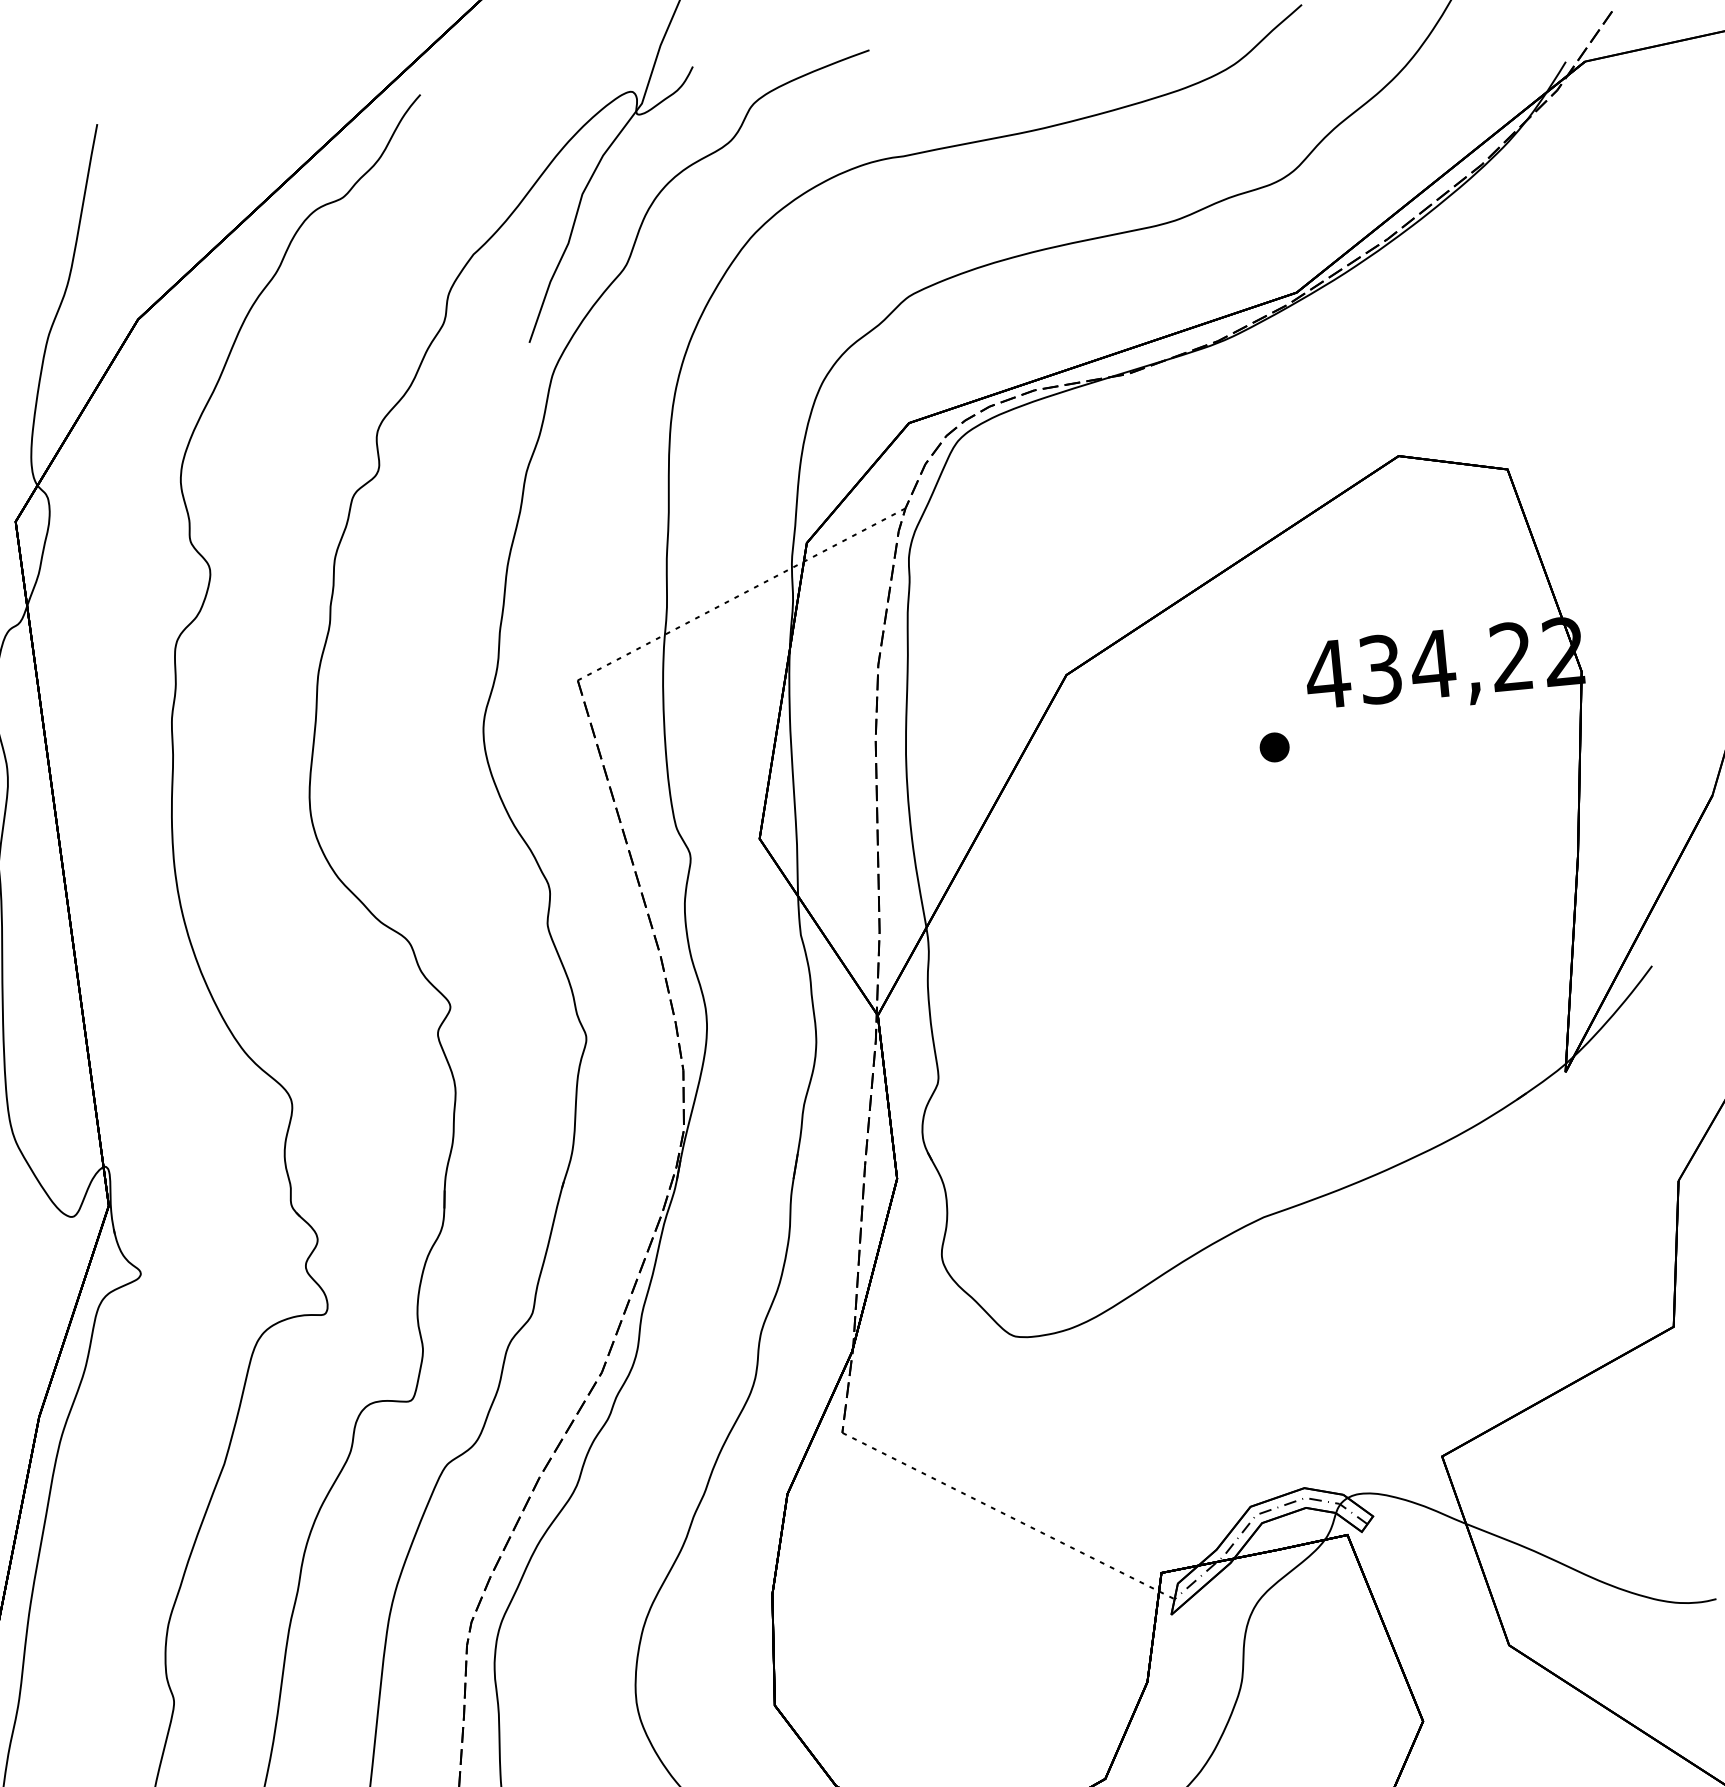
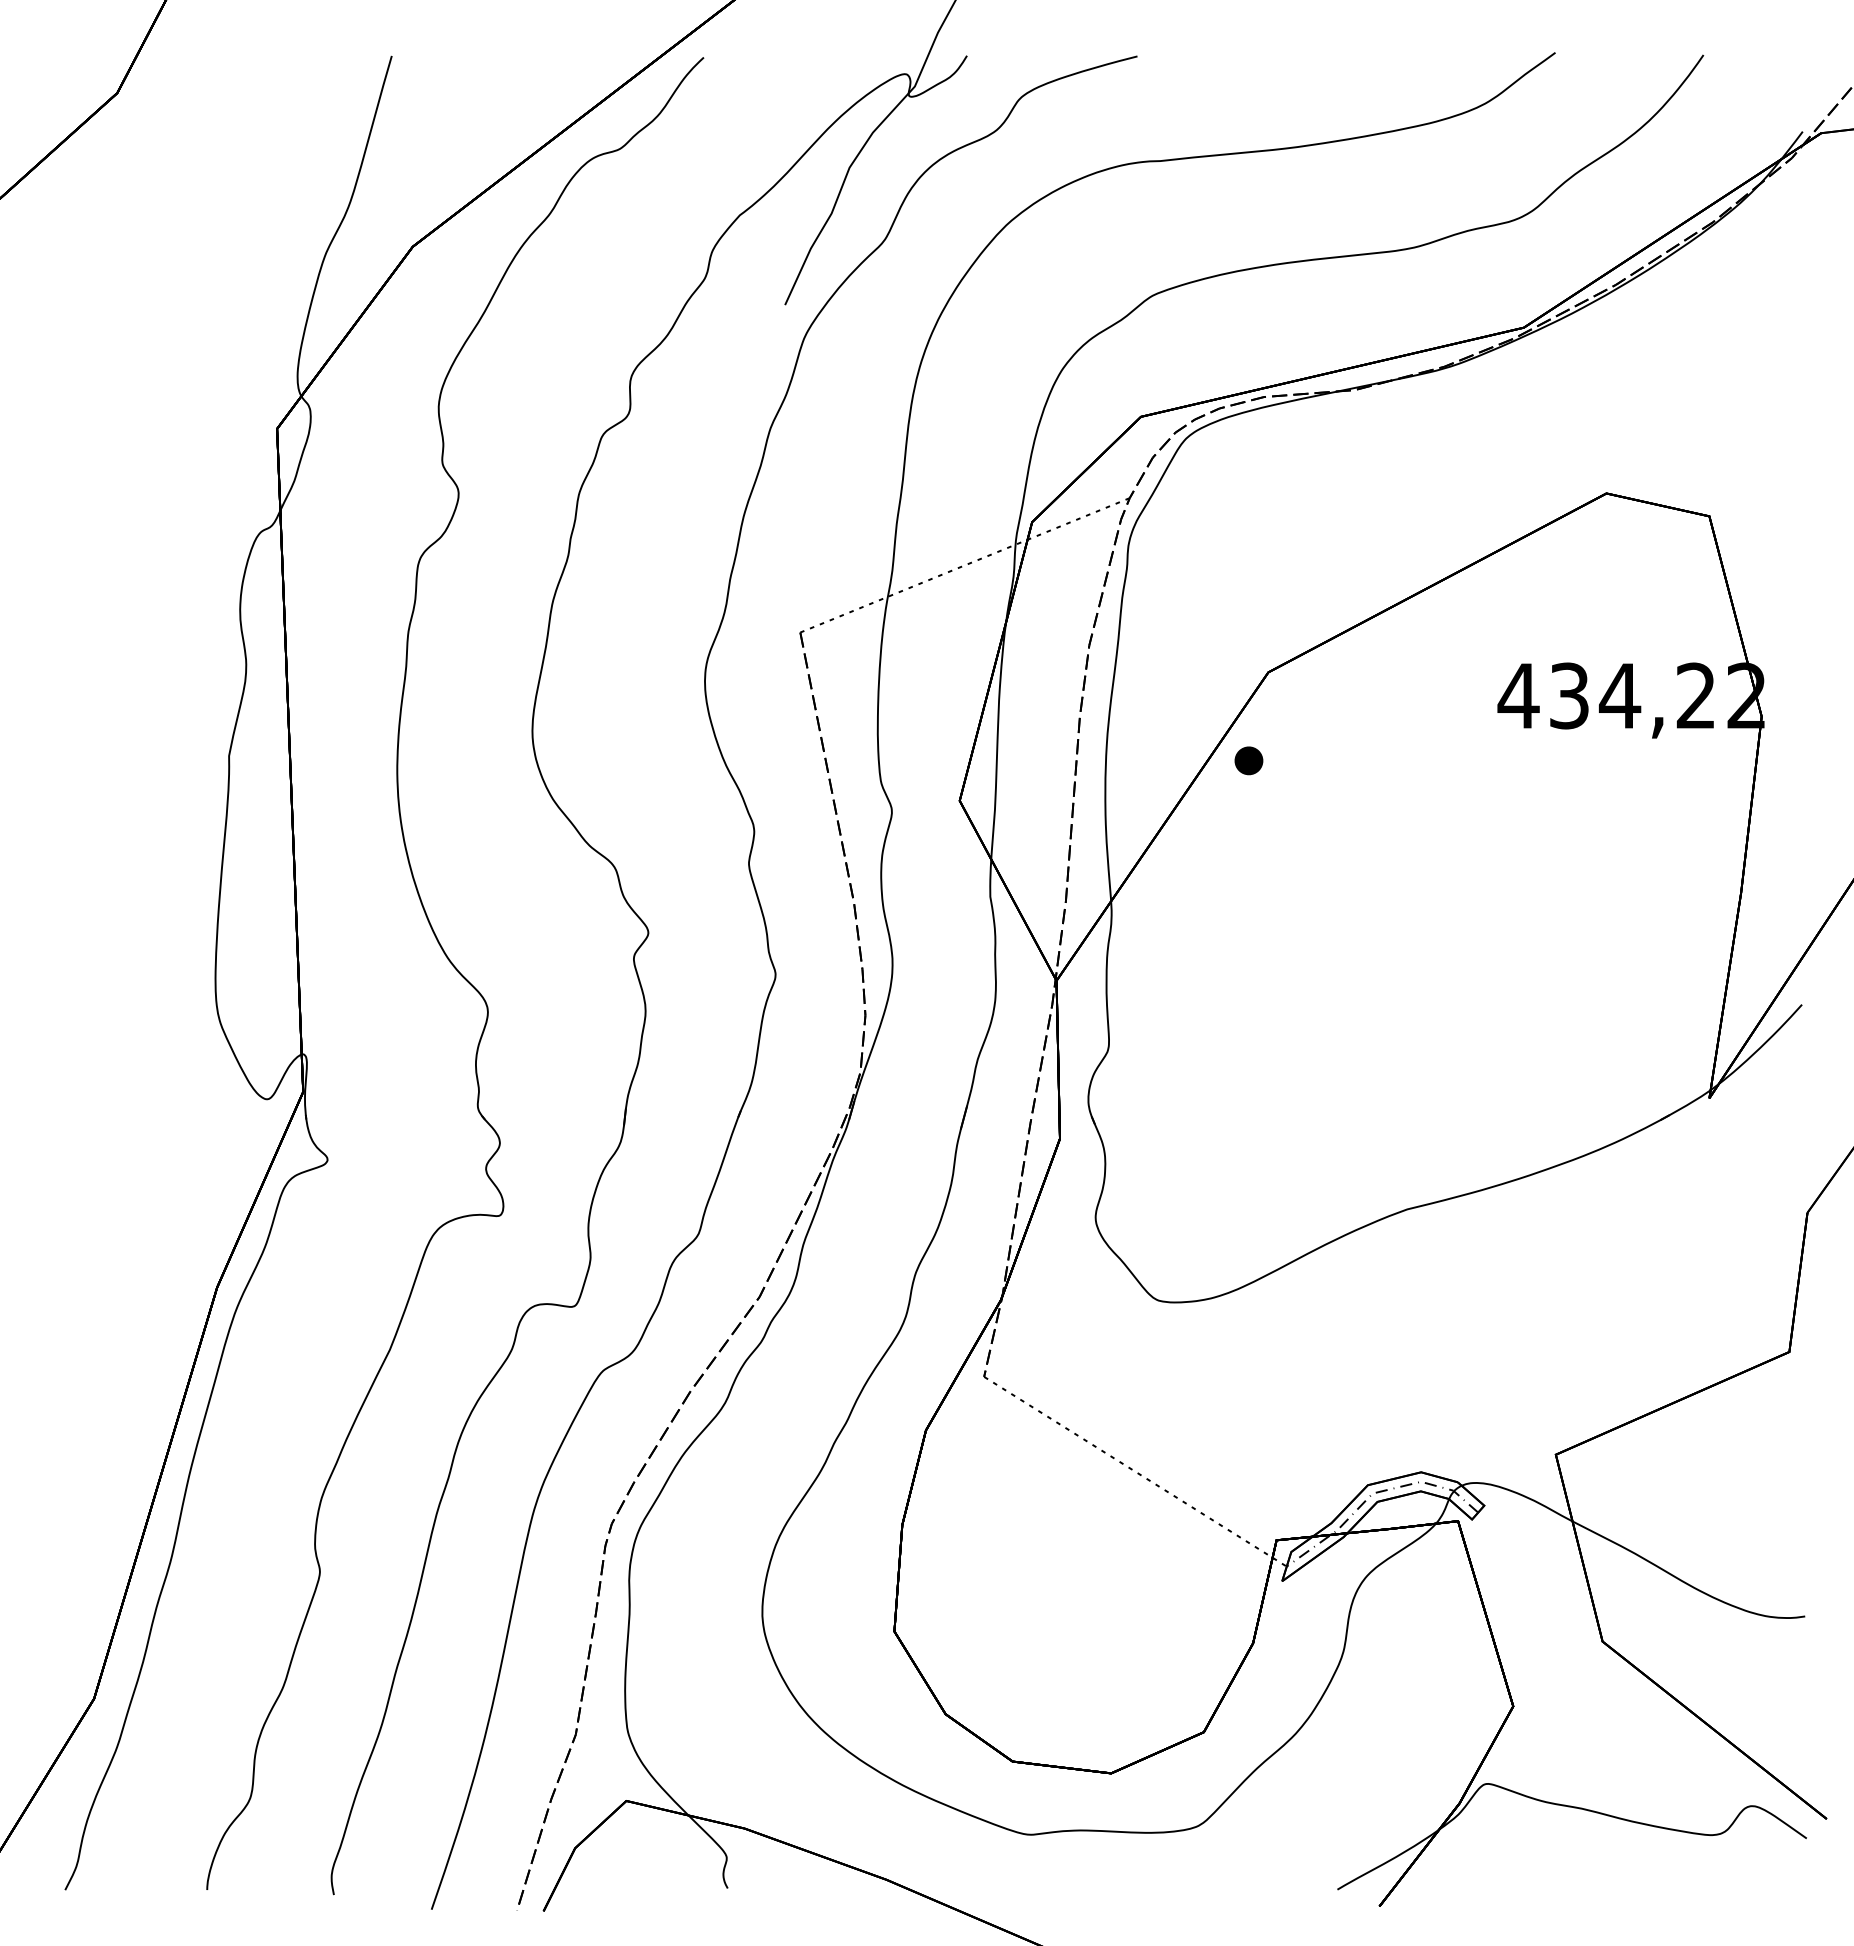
part: (1274, 747) -> (1248, 760), moved

